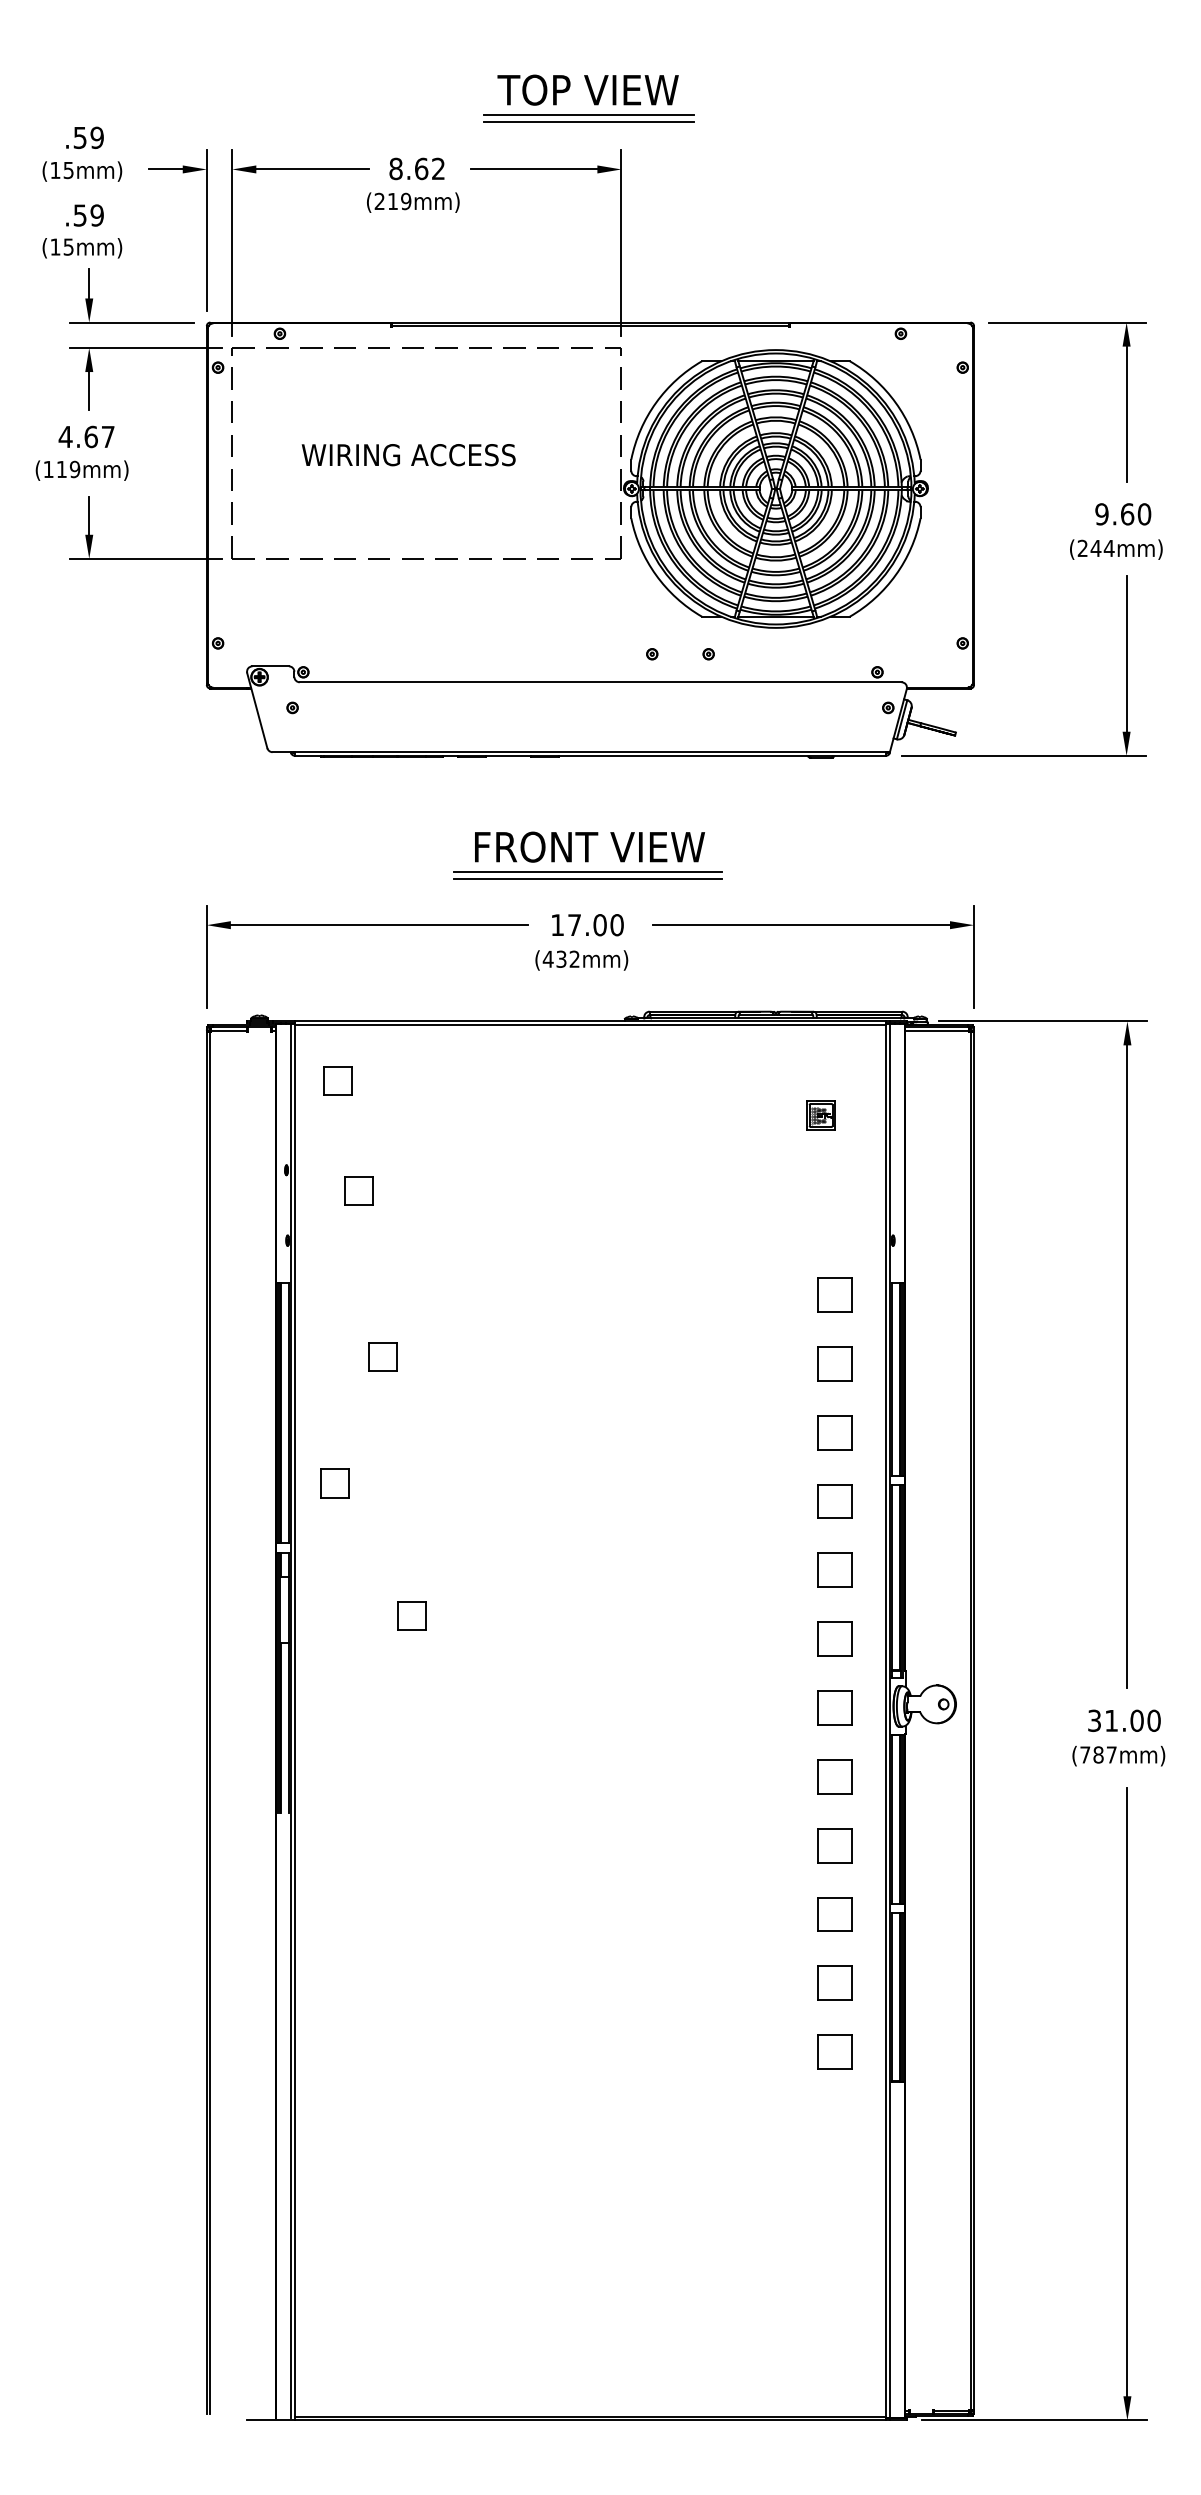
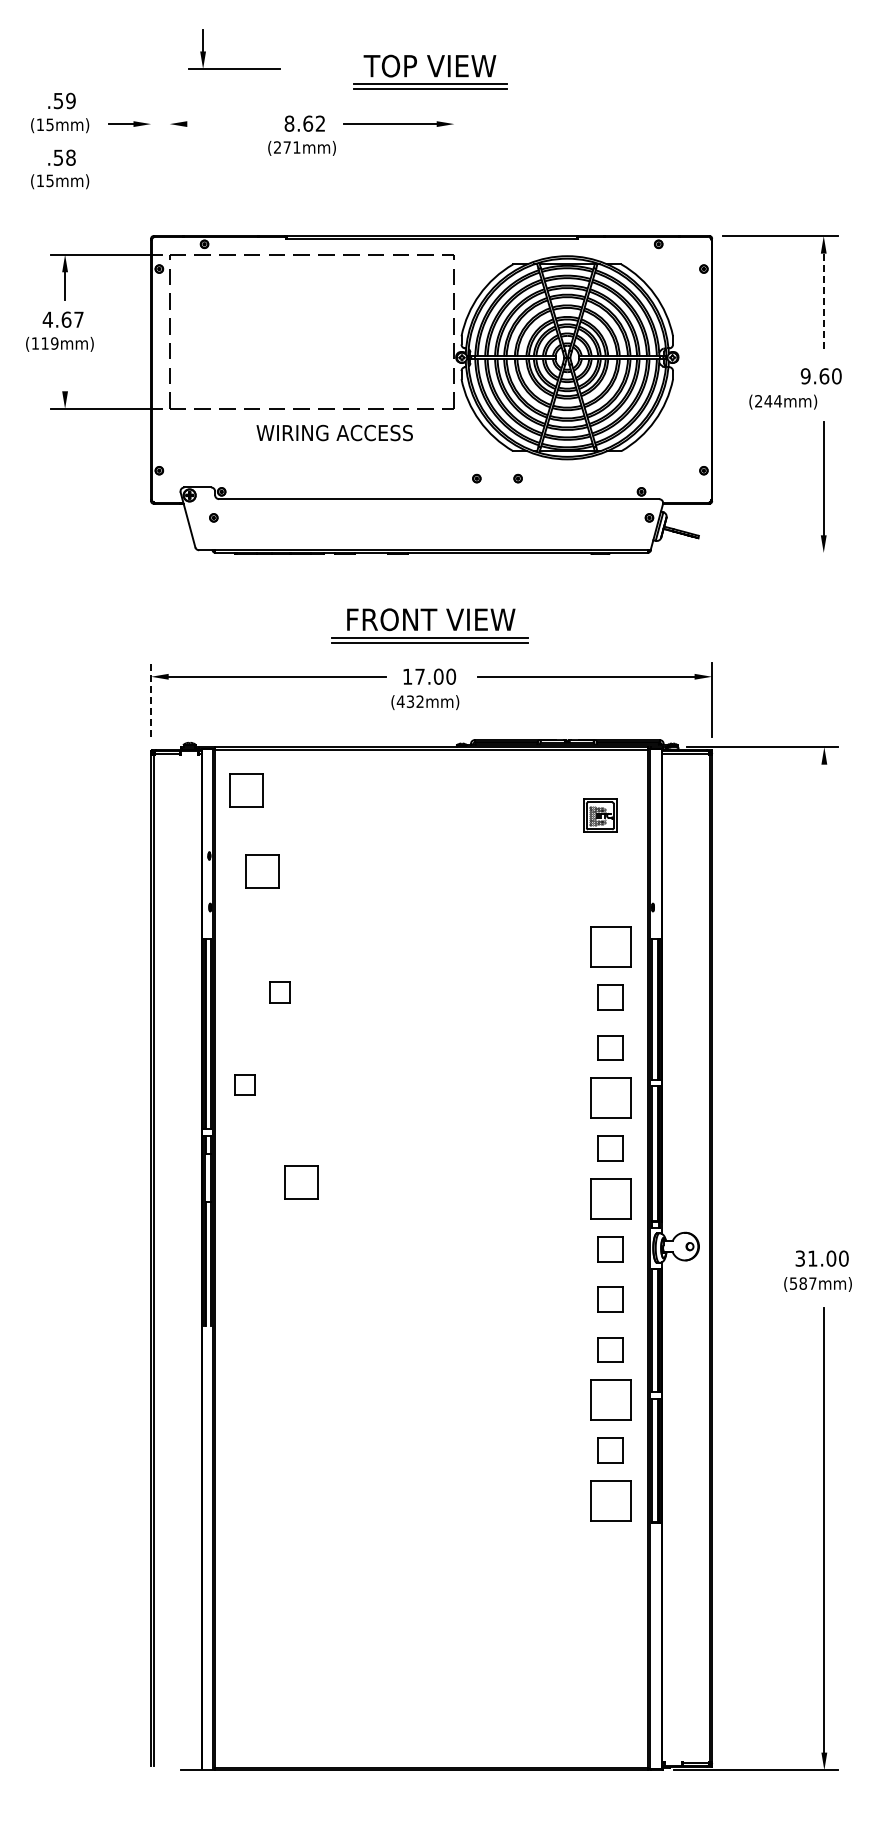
line: (312, 169) -> (228, 124), removed
text: (398, 201) -> (291, 147), (219mm) -> (271mm)
text: (96, 215) -> (70, 157), .59 -> .58
line: (207, 230) -> (151, 168), removed
line: (231, 243) -> (169, 178), removed
line: (621, 243) -> (454, 178), removed
part: (132, 321) -> (234, 68), moved
line: (1126, 414) -> (823, 303), solid -> dashed
text: (408, 454) -> (334, 432), moved
line: (89, 515) -> (65, 377), removed
text: (1116, 548) -> (783, 401), moved
line: (1023, 755) -> (748, 552), removed
line: (207, 956) -> (151, 699), solid -> dashed
part: (337, 1080) -> (246, 790), size x1.6
part: (821, 1114) -> (600, 815), size x1.6
part: (357, 1191) -> (261, 871), size x1.6
part: (835, 1295) -> (610, 947), size x1.6
line: (1127, 1366) -> (824, 999), removed
part: (835, 1501) -> (610, 1098), size x1.6
part: (411, 1615) -> (300, 1181), size x1.6
part: (835, 1638) -> (610, 1198), size x1.6
text: (1085, 1754) -> (793, 1283), (787mm) -> (587mm)
part: (835, 1914) -> (610, 1400), size x1.6
part: (835, 2051) -> (610, 1500), size x1.6

